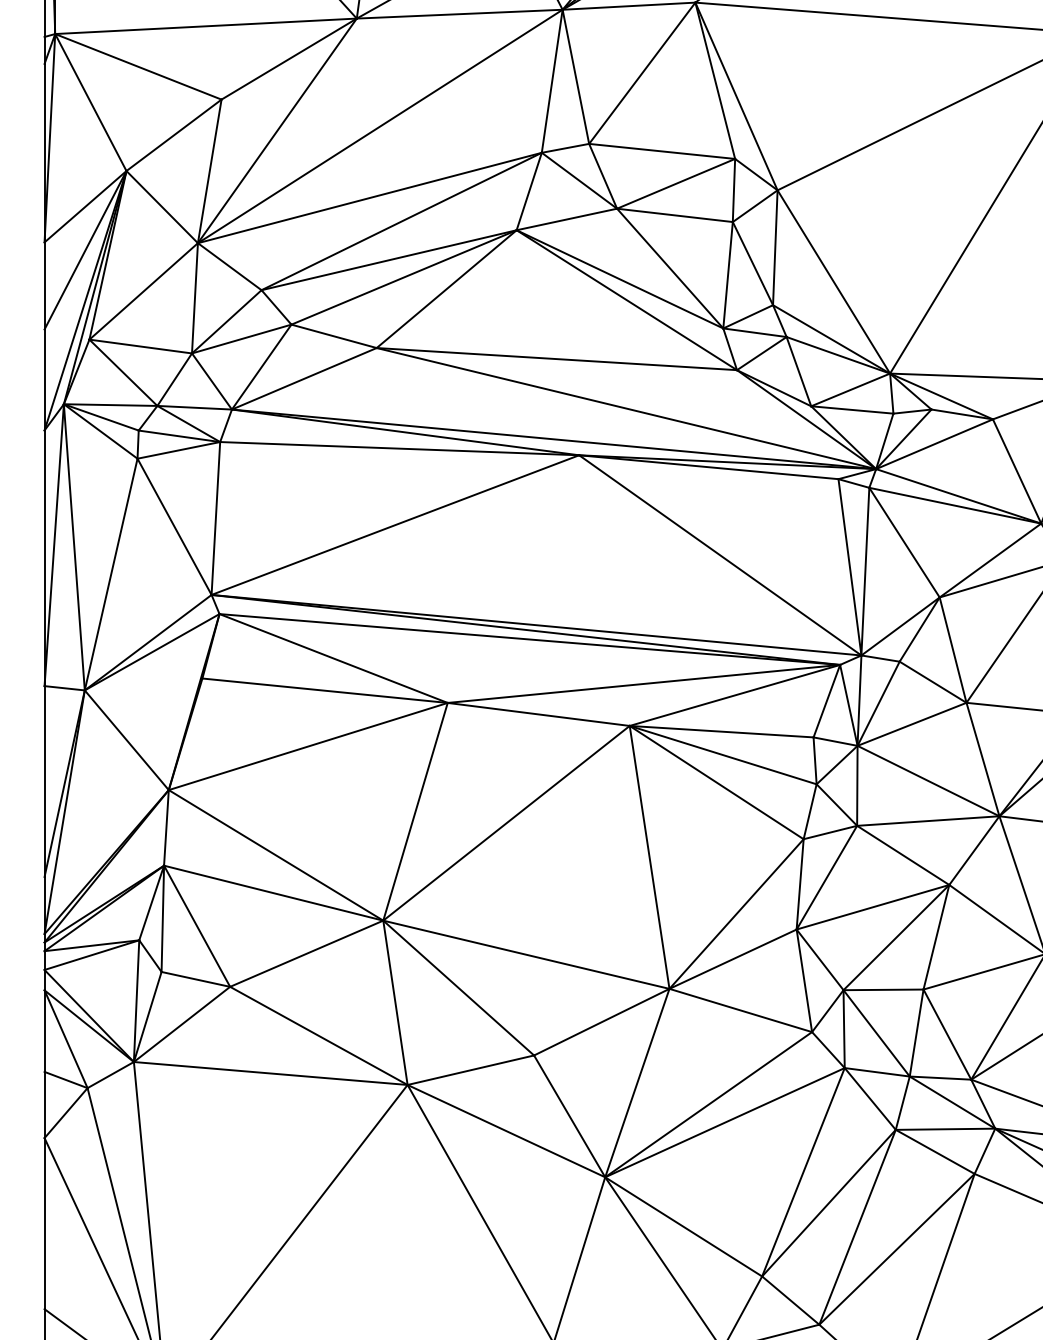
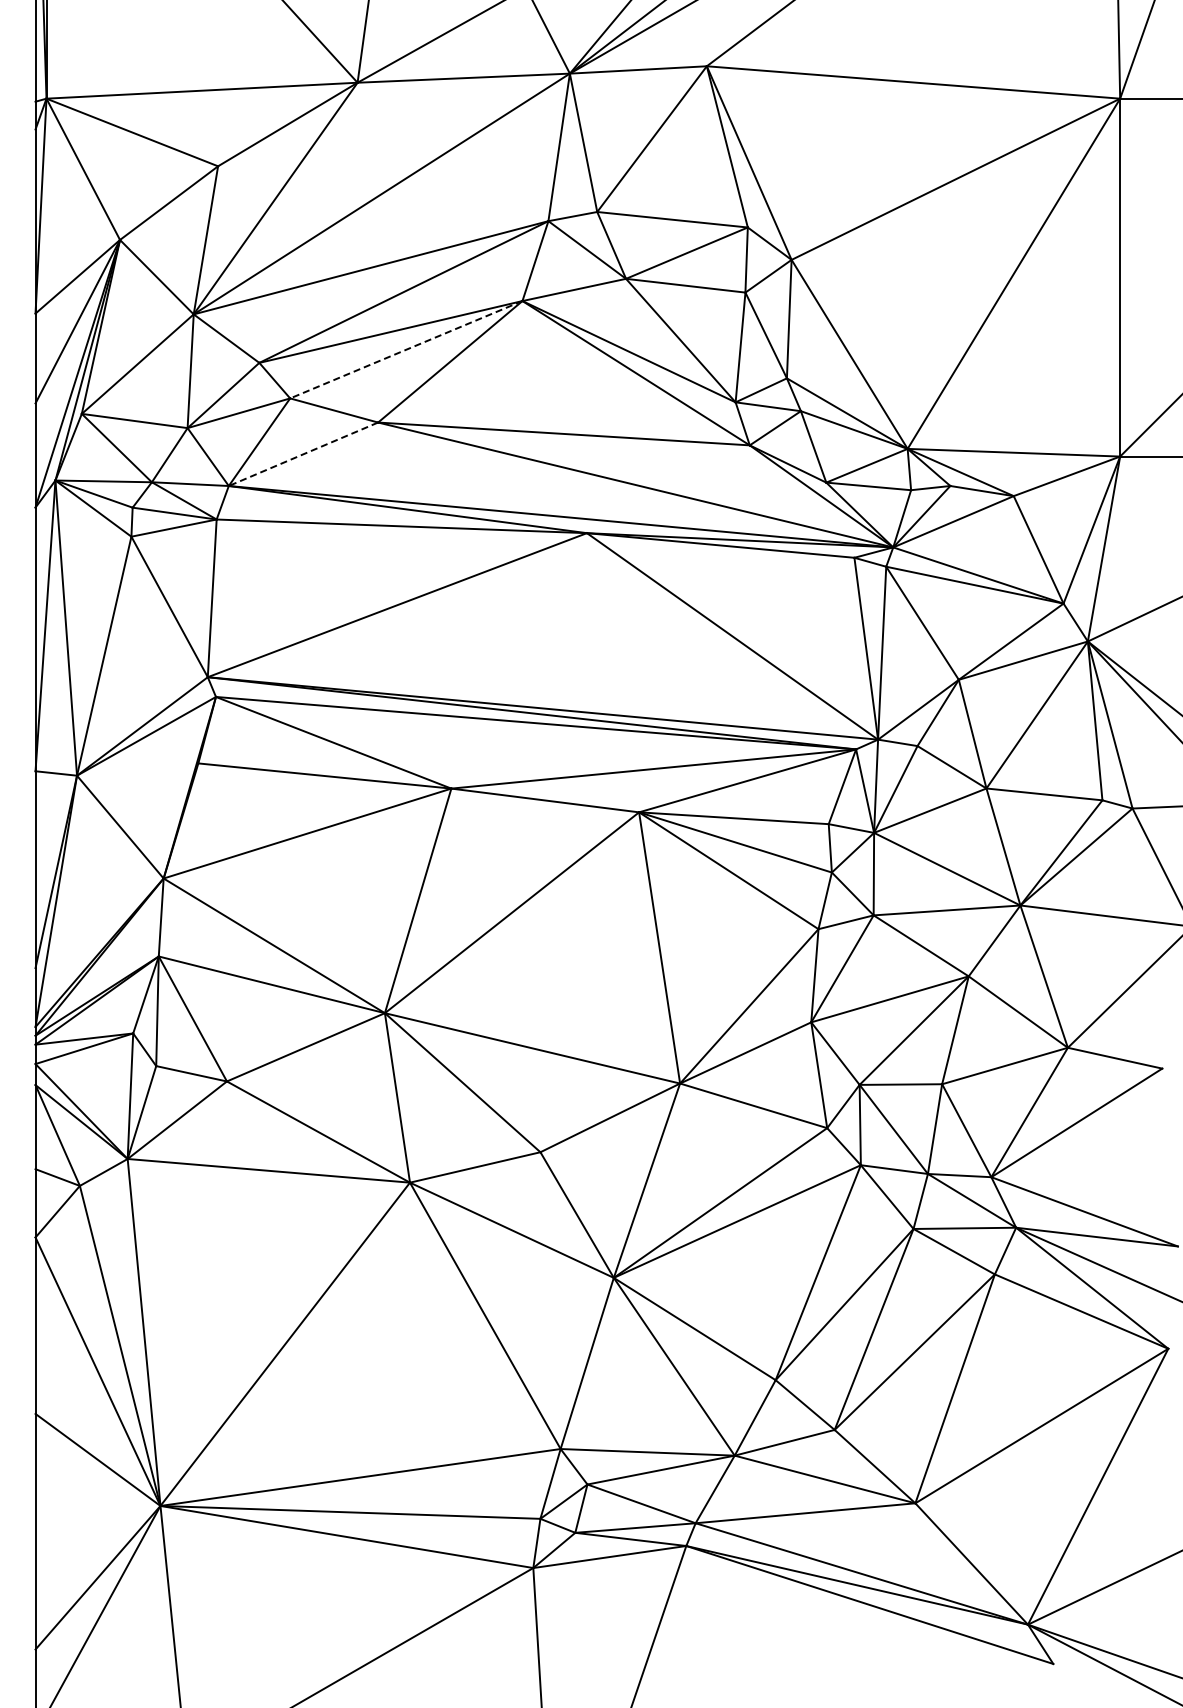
line: (404, 277) -> (406, 349), solid -> dashed
line: (304, 379) -> (303, 454), solid -> dashed

